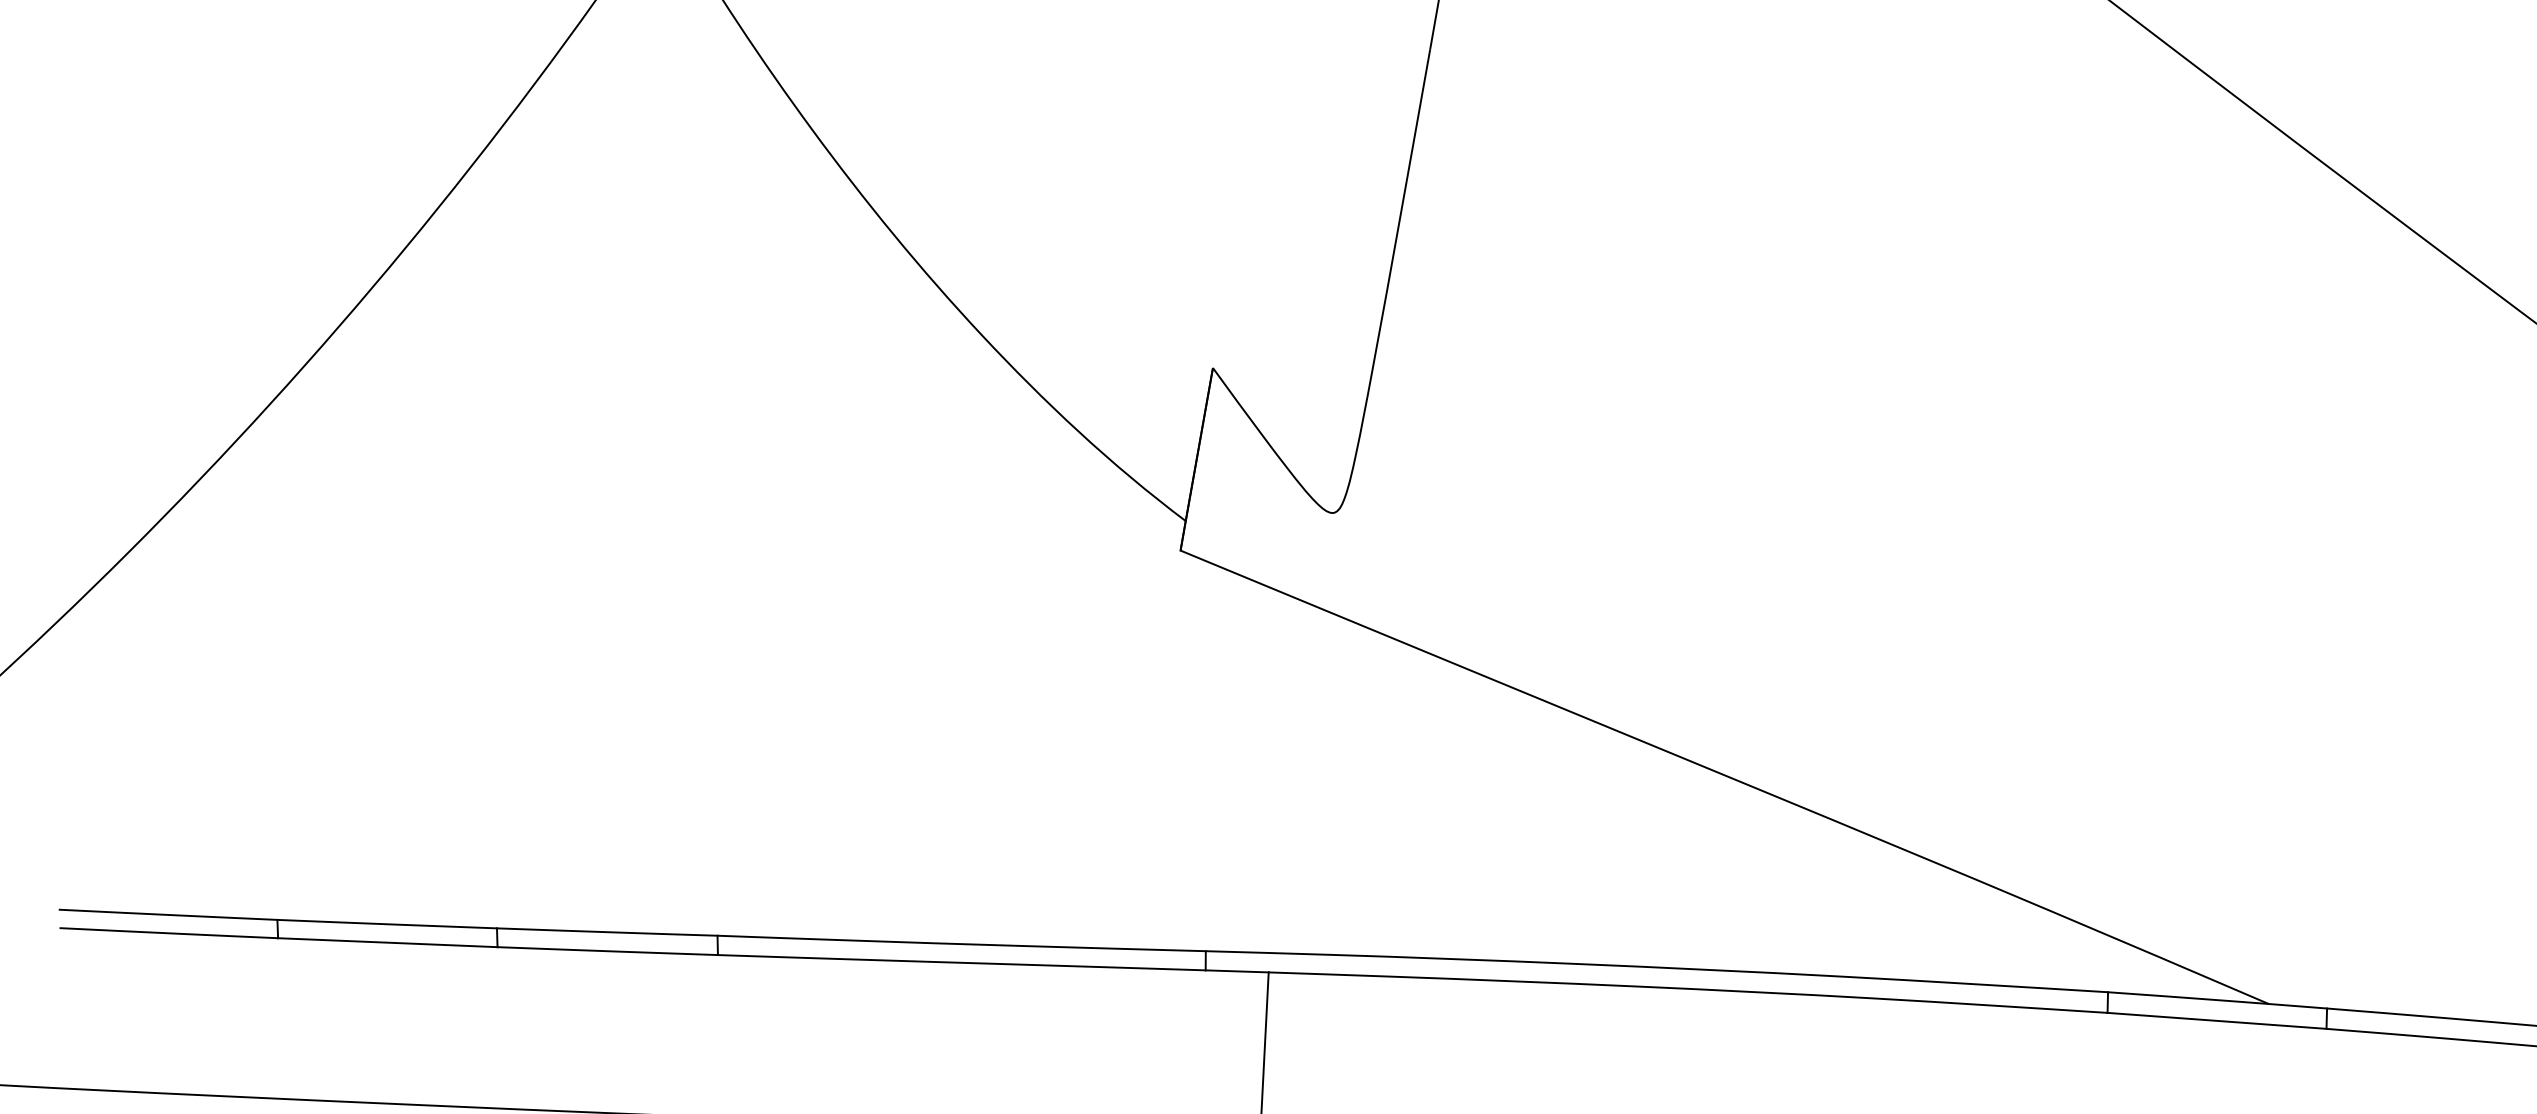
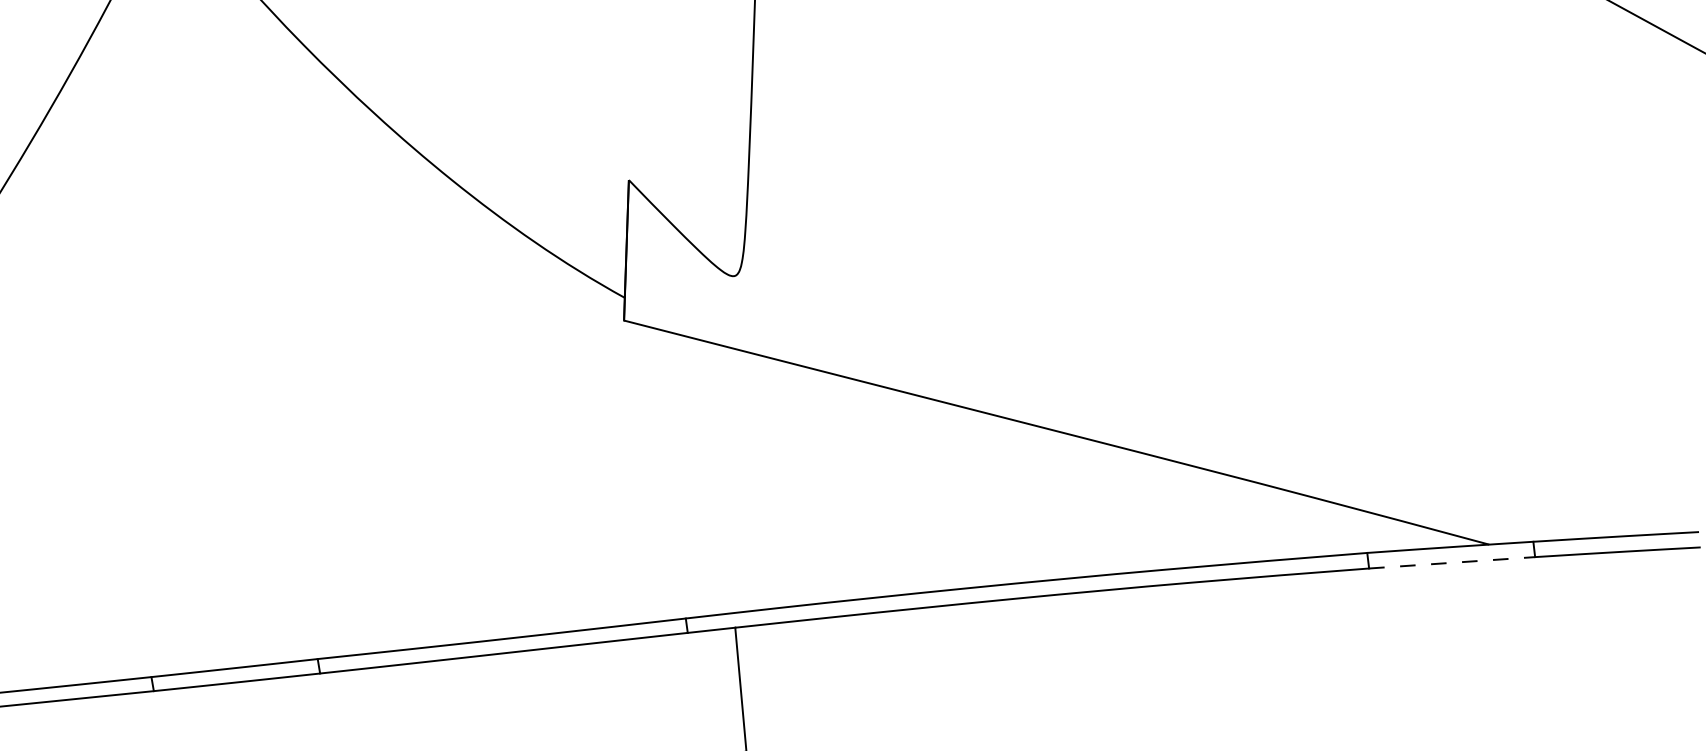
line: (2217, 1020) -> (1452, 562), solid -> dashed

